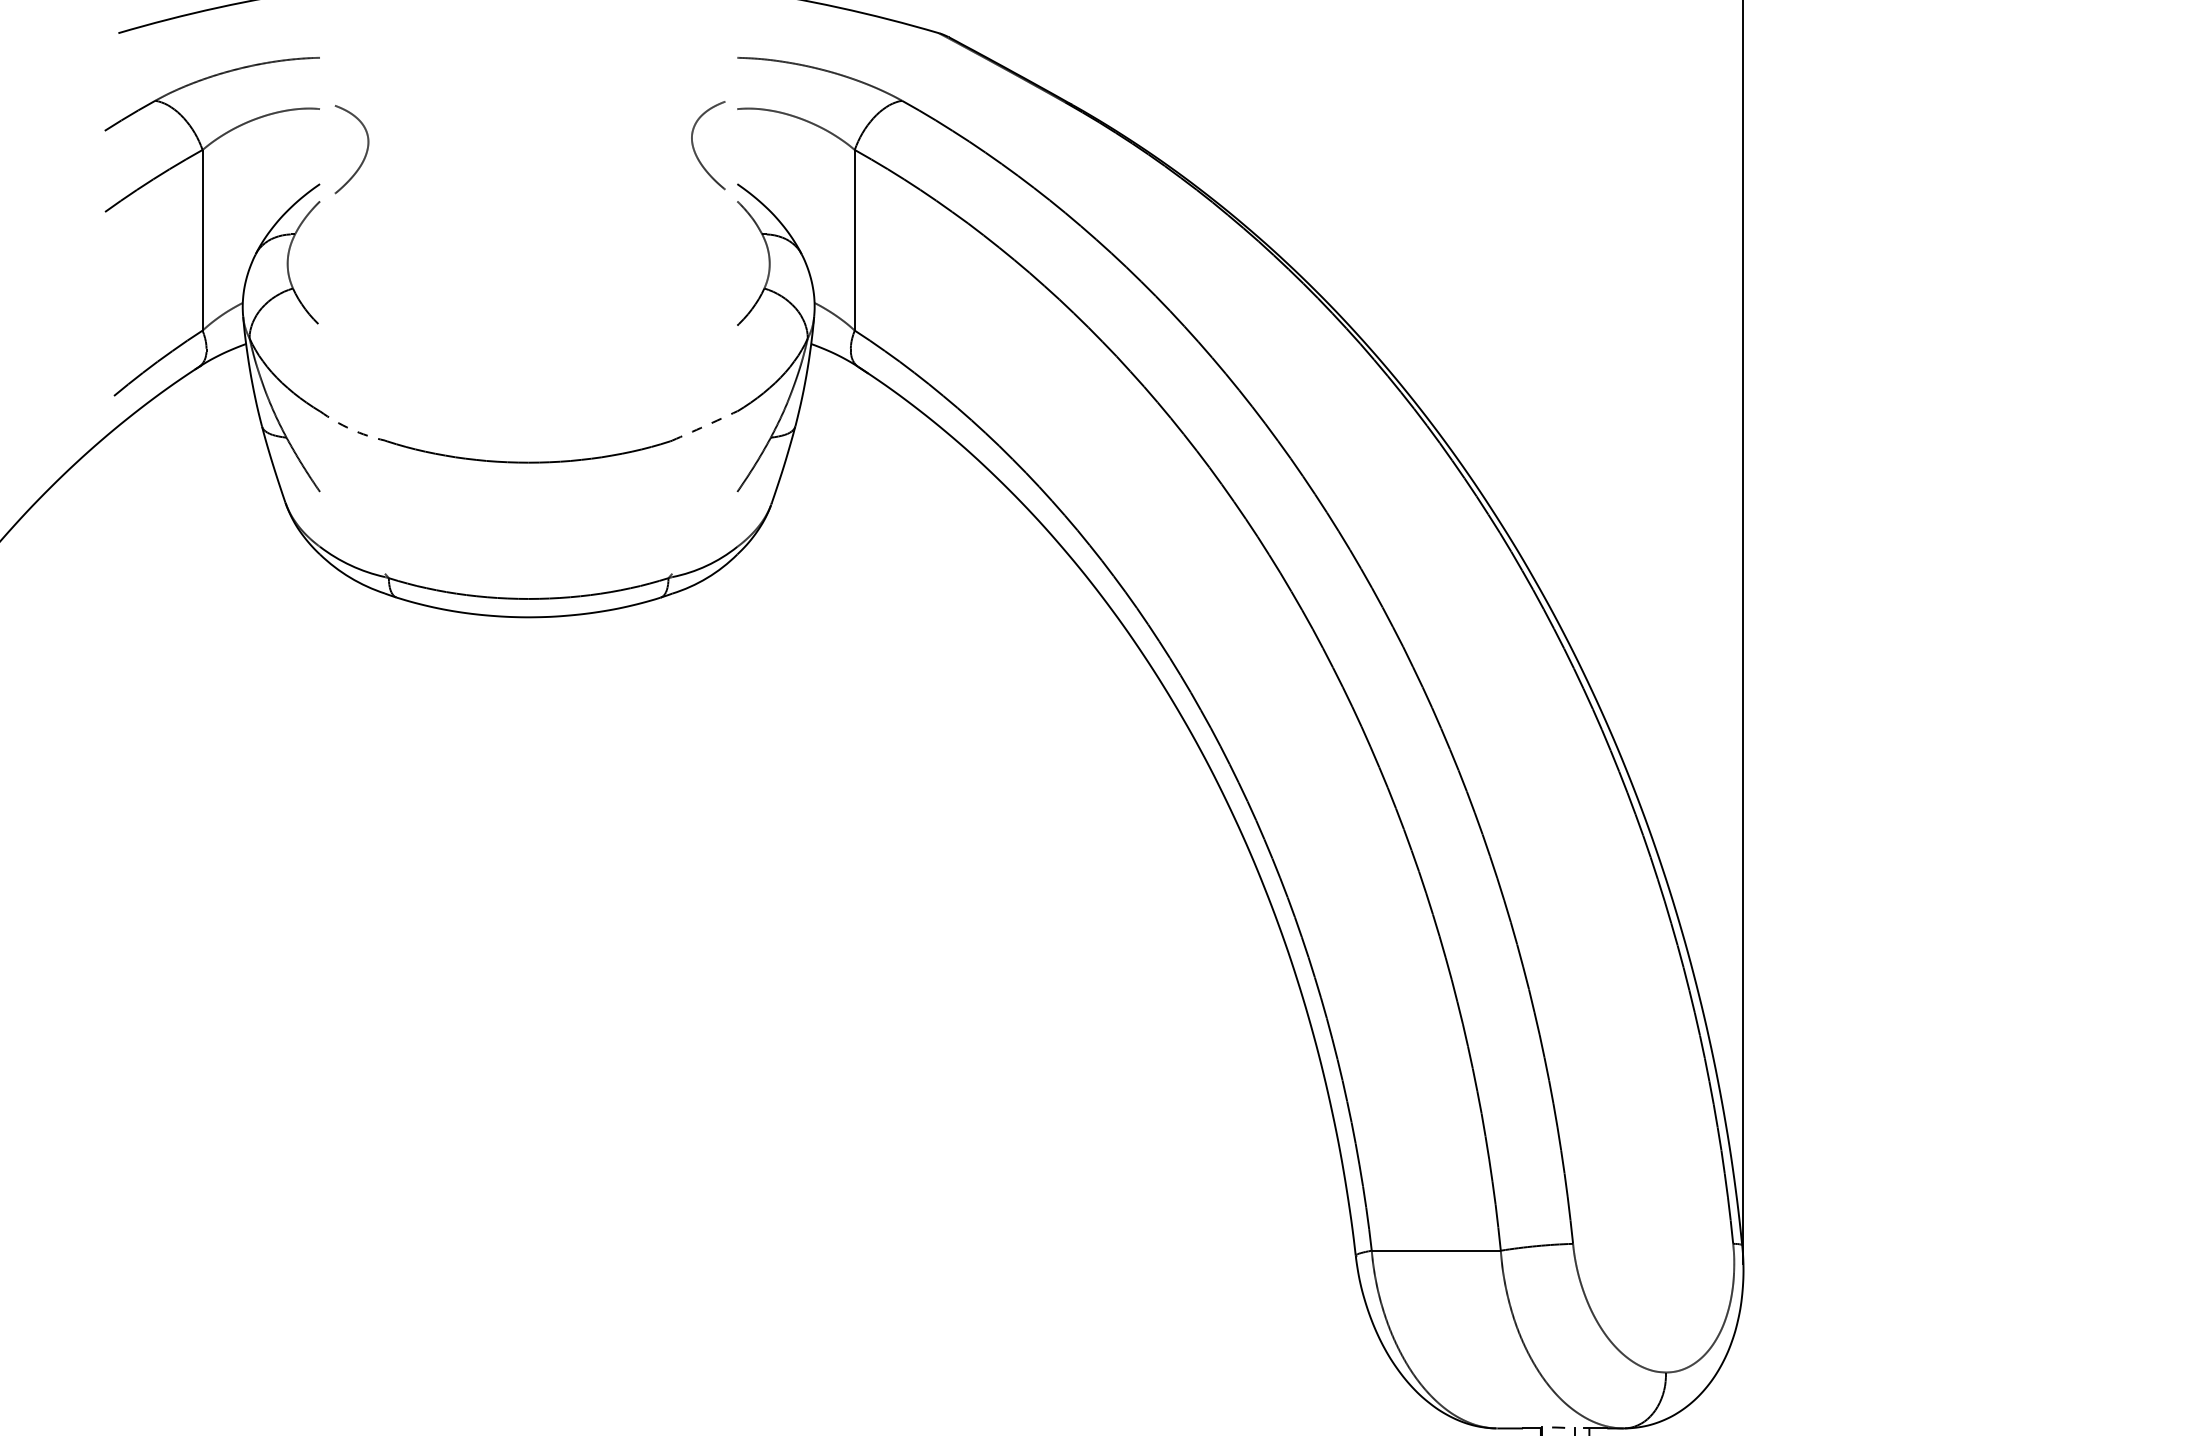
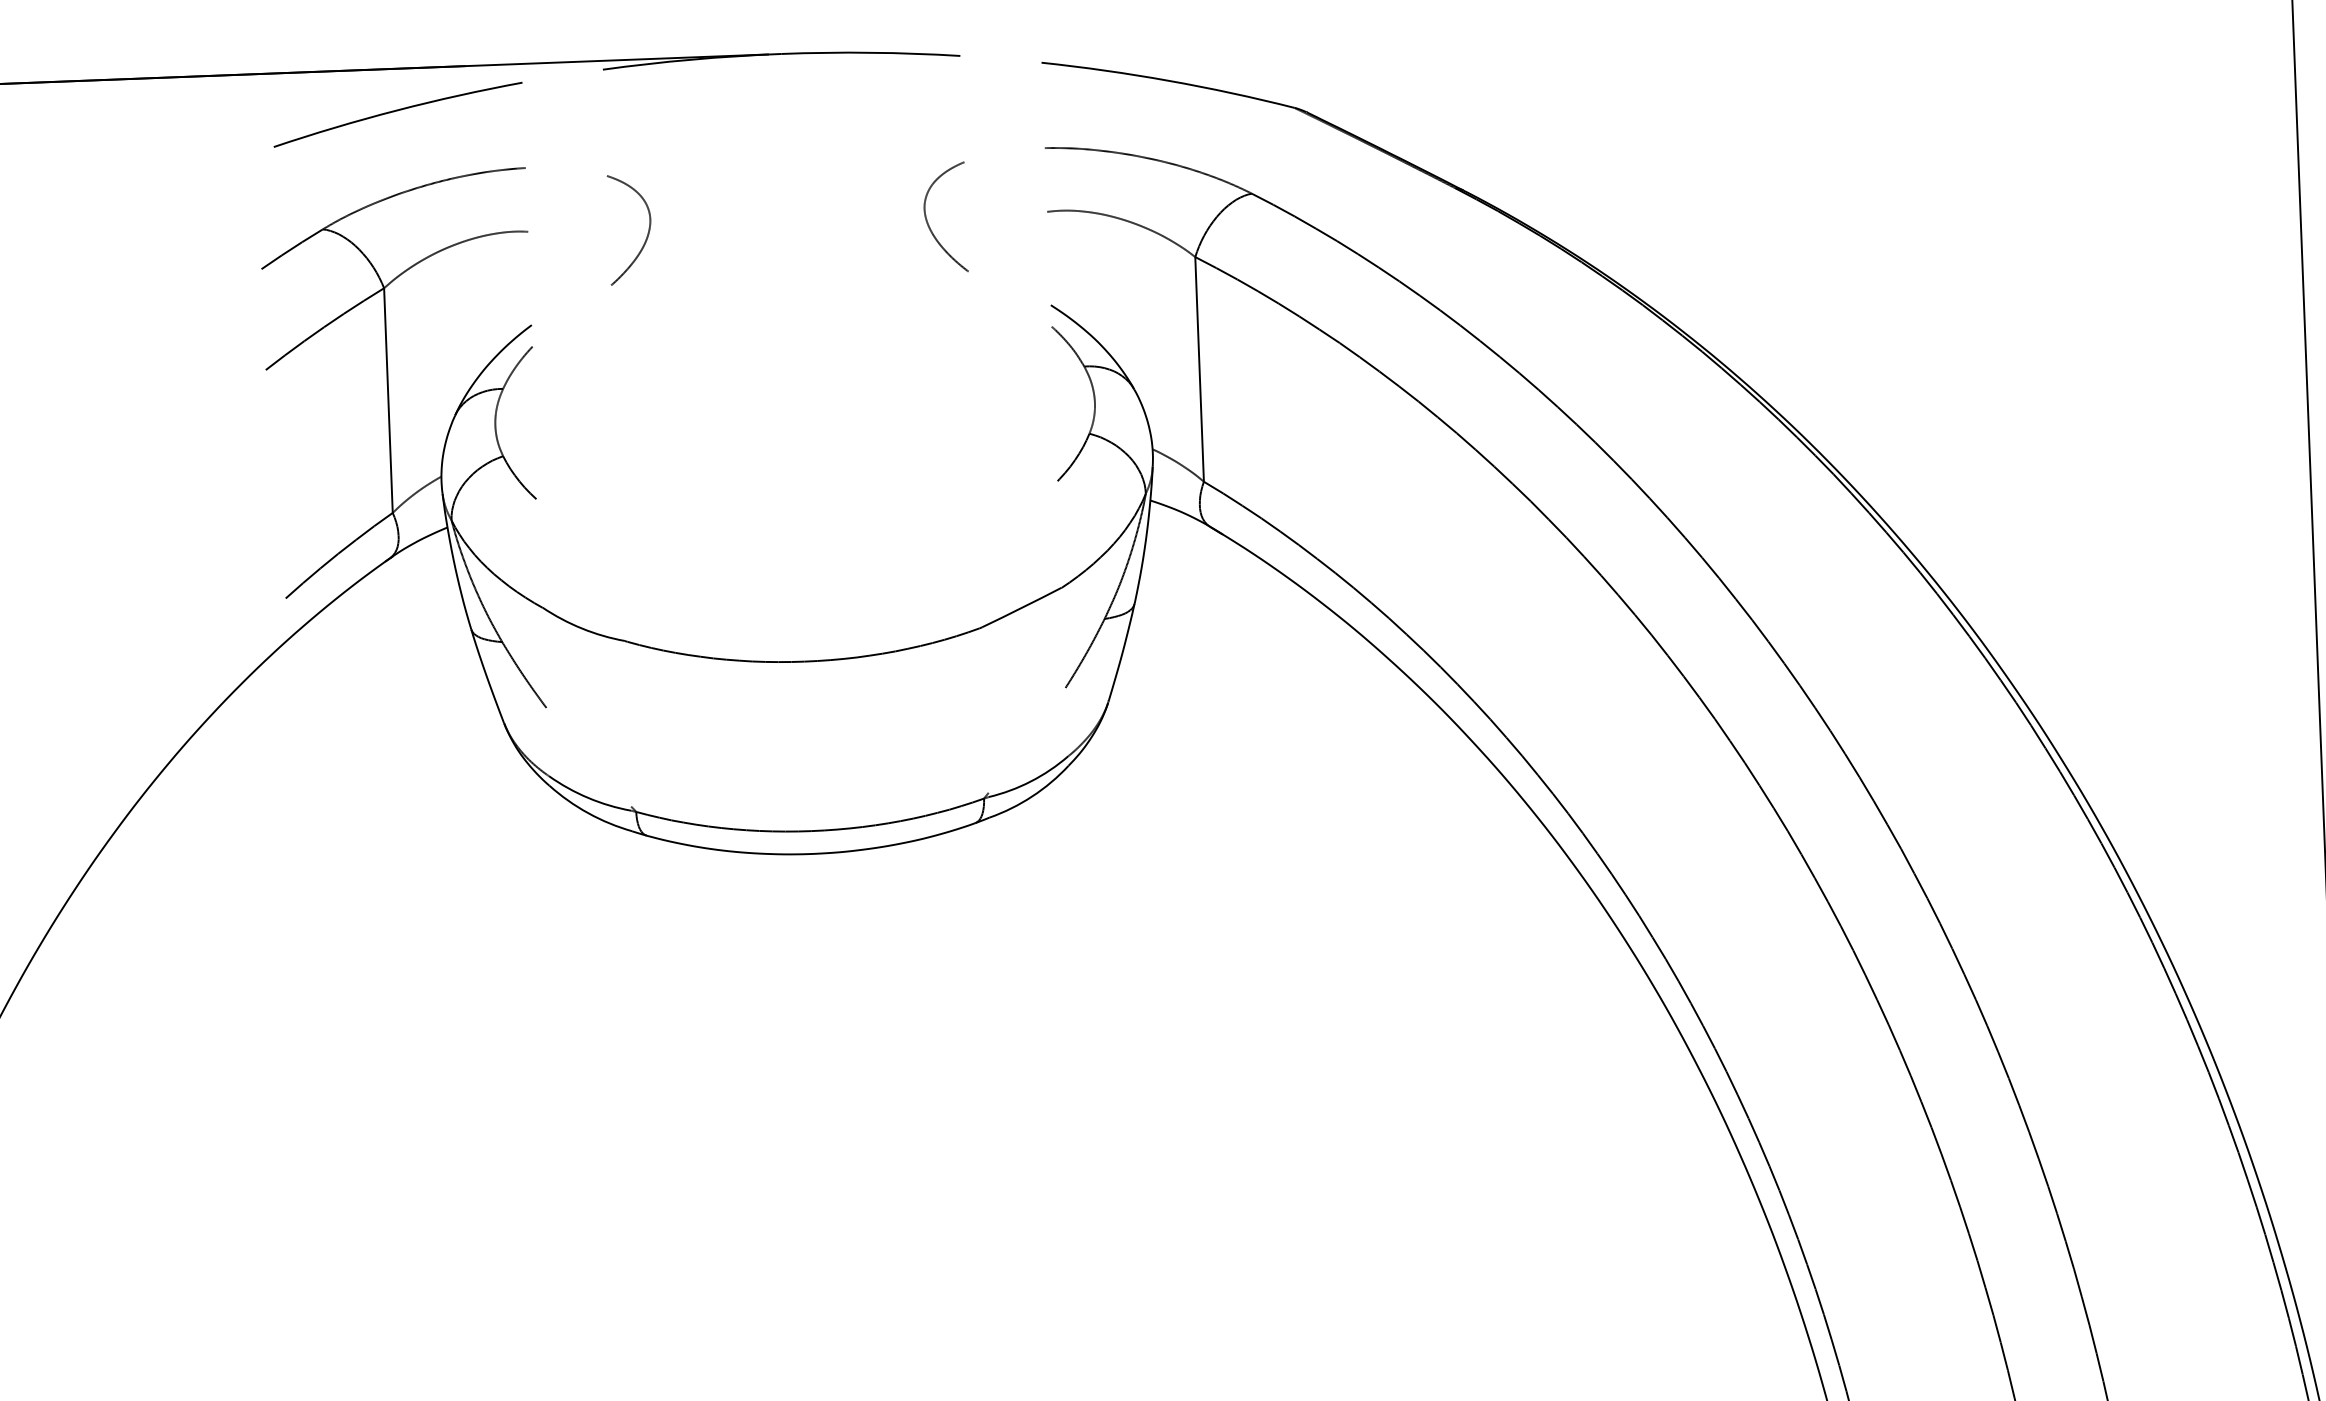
curve: (695, 150) -> (929, 224), moved
curve: (365, 152) -> (647, 232), moved
arc: (704, 426) -> (1021, 608), dashed -> solid
arc: (351, 429) -> (582, 628), dashed -> solid

